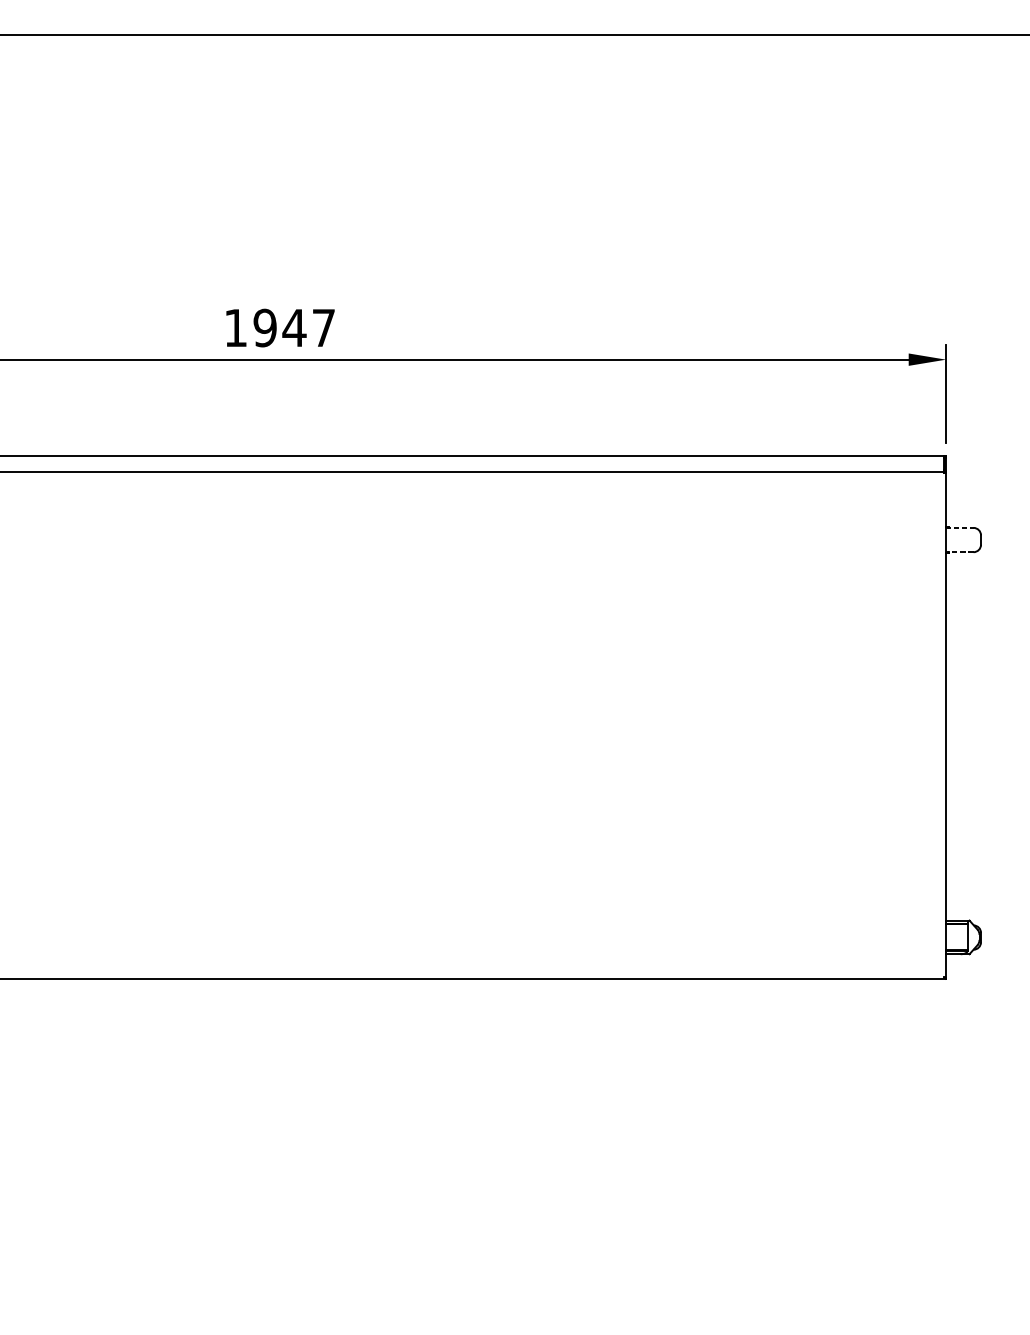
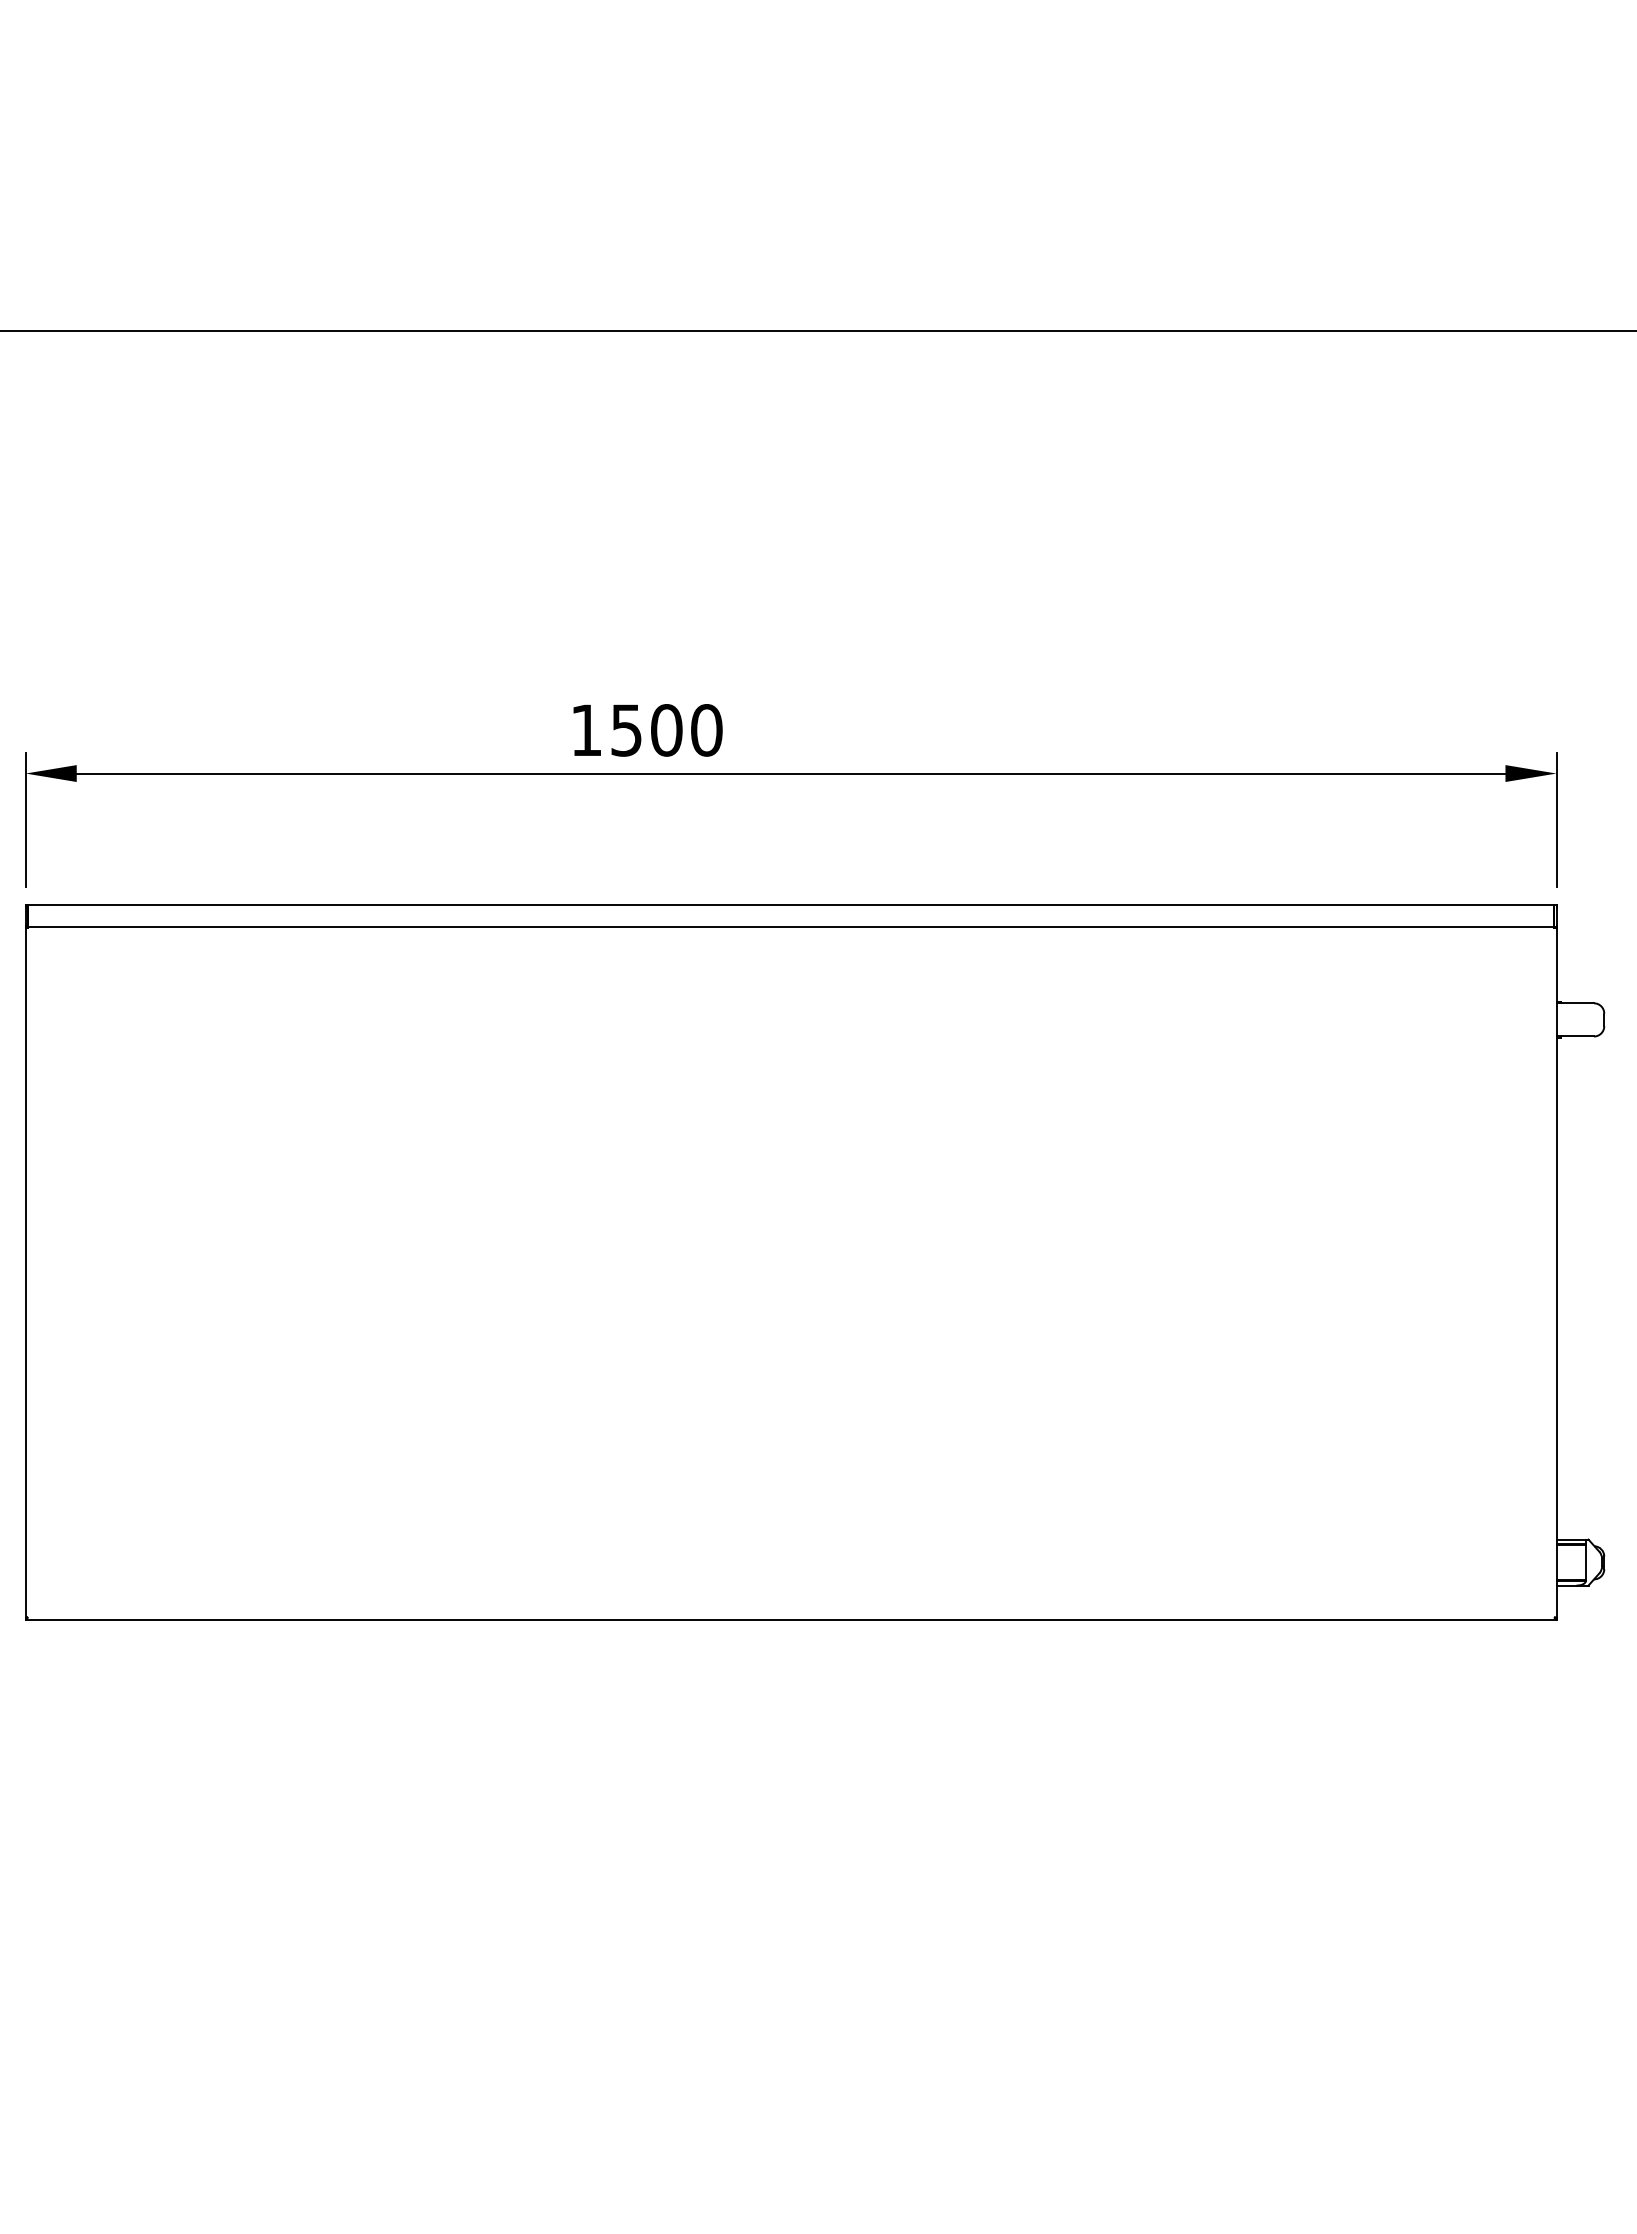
text: (294, 328) -> (666, 730), 1947 -> 1500
line: (959, 528) -> (1575, 1003), dashed -> solid
line: (959, 552) -> (1575, 1036), dashed -> solid

